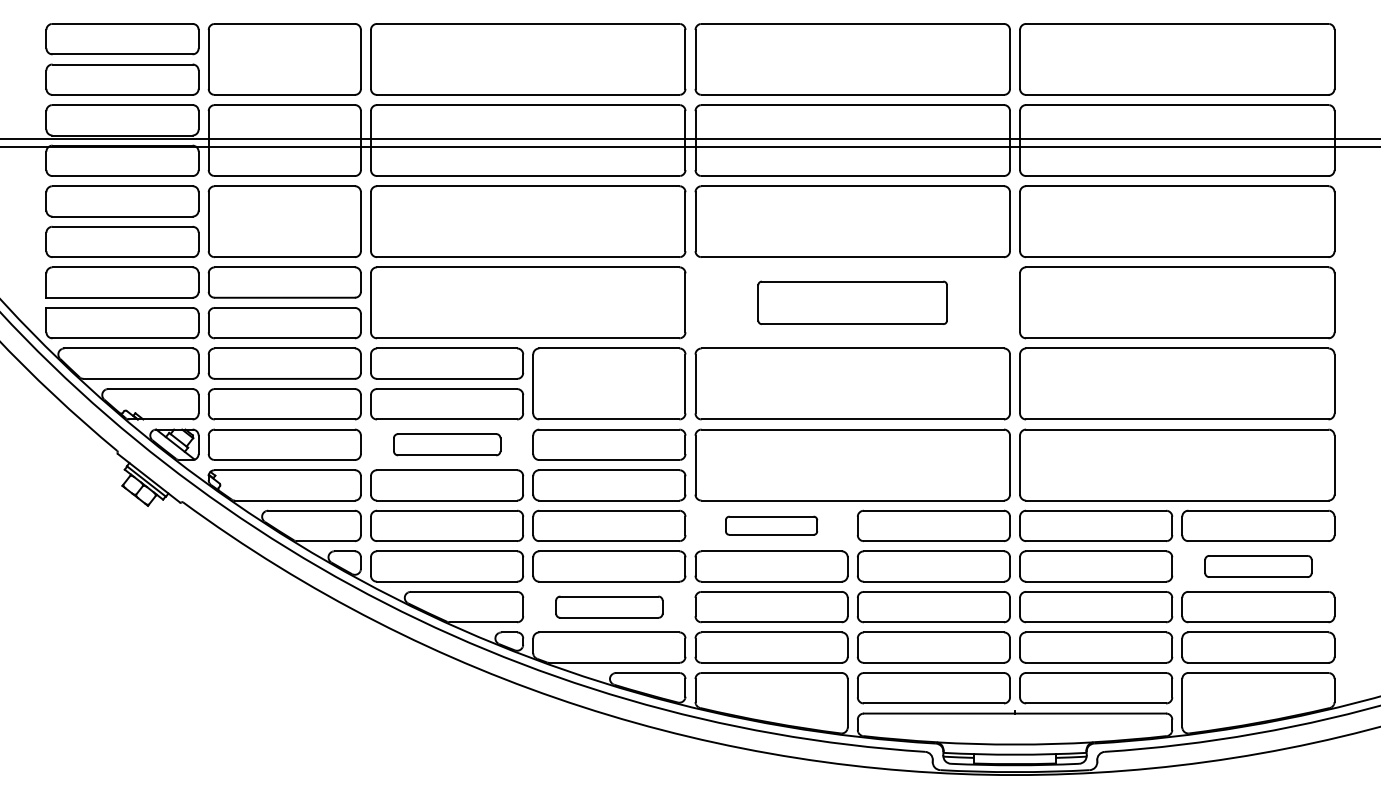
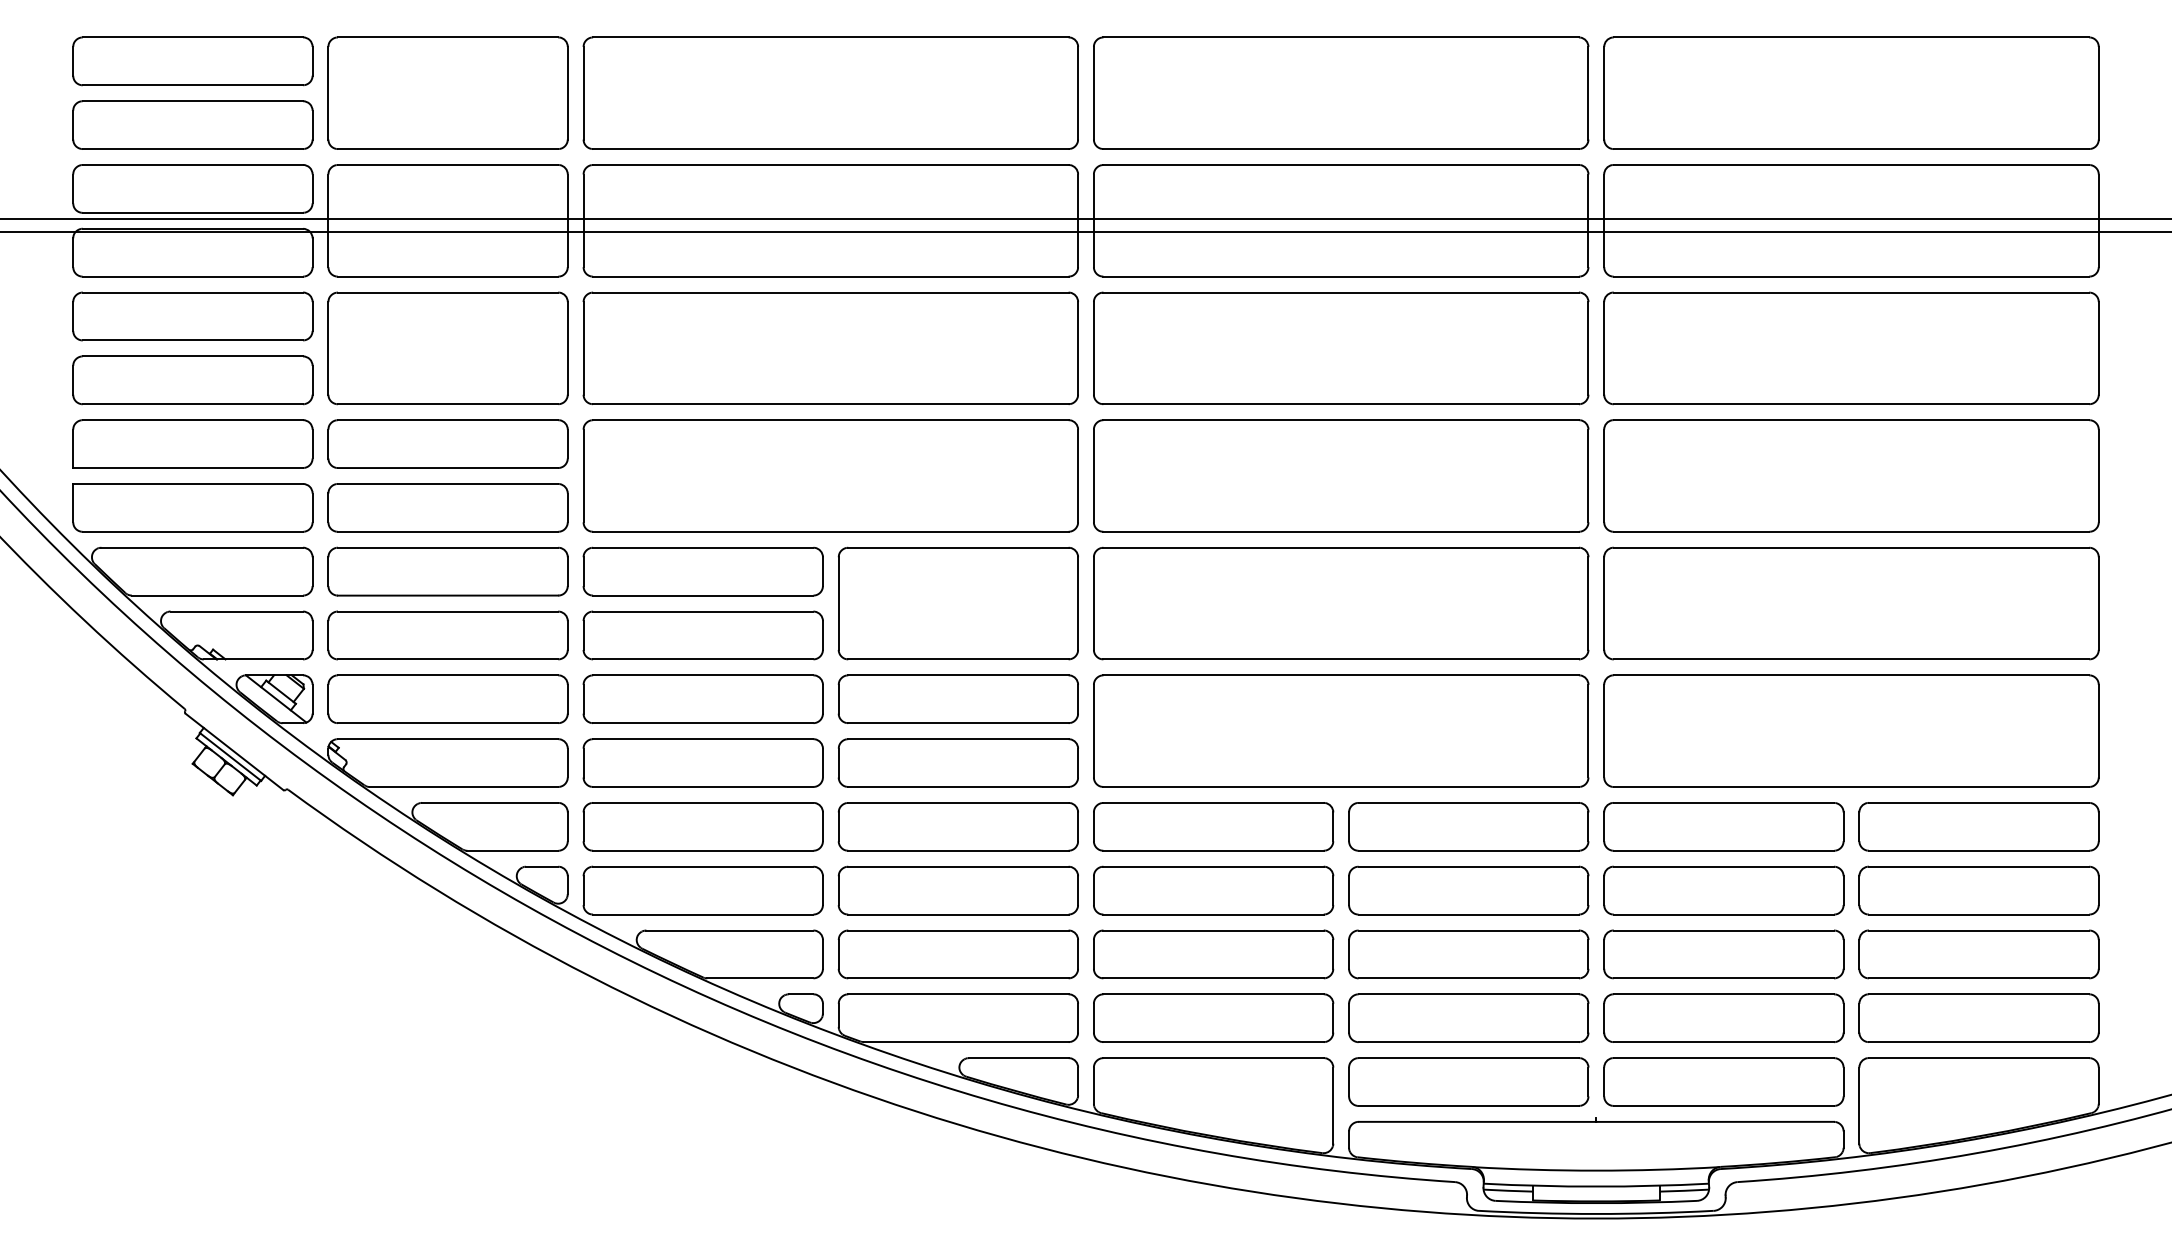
part: (852, 302) -> (1340, 475), size x1.67
part: (447, 444) -> (703, 698), size x1.43
part: (771, 525) -> (1213, 826), size x1.67
part: (1258, 566) -> (1979, 890), size x1.43
part: (609, 607) -> (958, 955), size x1.43

